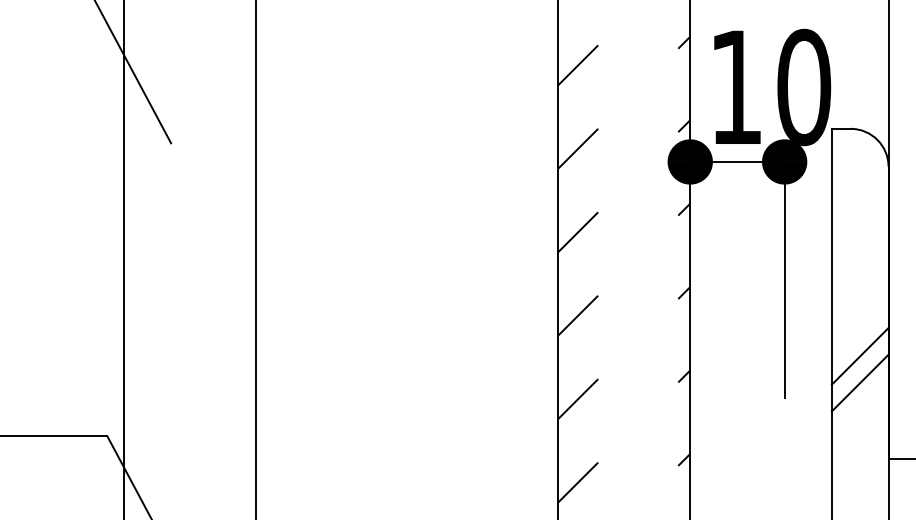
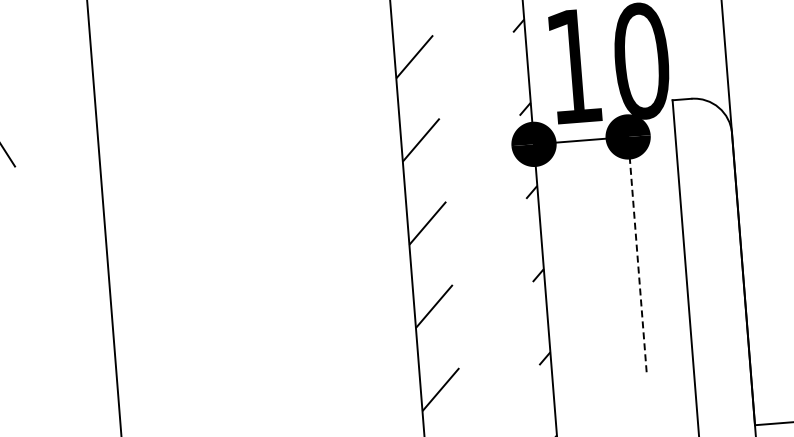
line: (784, 279) -> (637, 254), solid -> dashed
line: (859, 356) -> (718, 325), removed
line: (859, 382) -> (720, 350), removed

